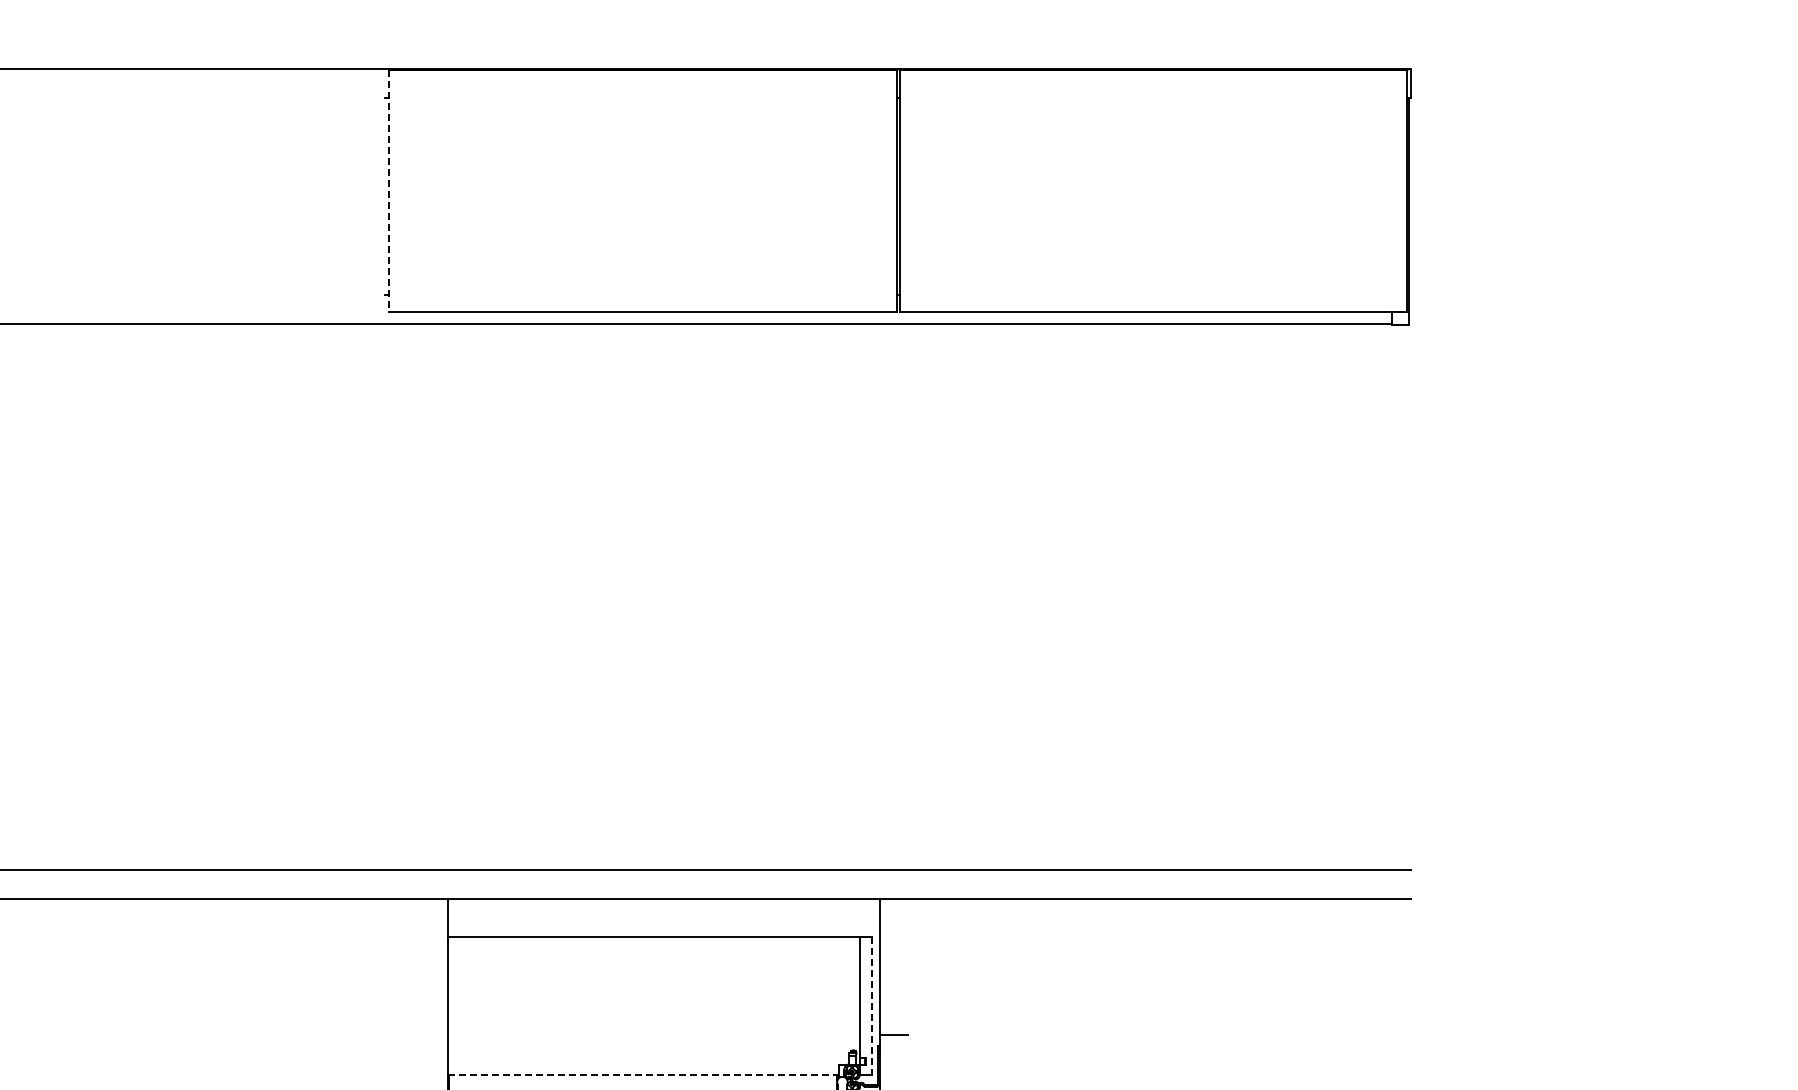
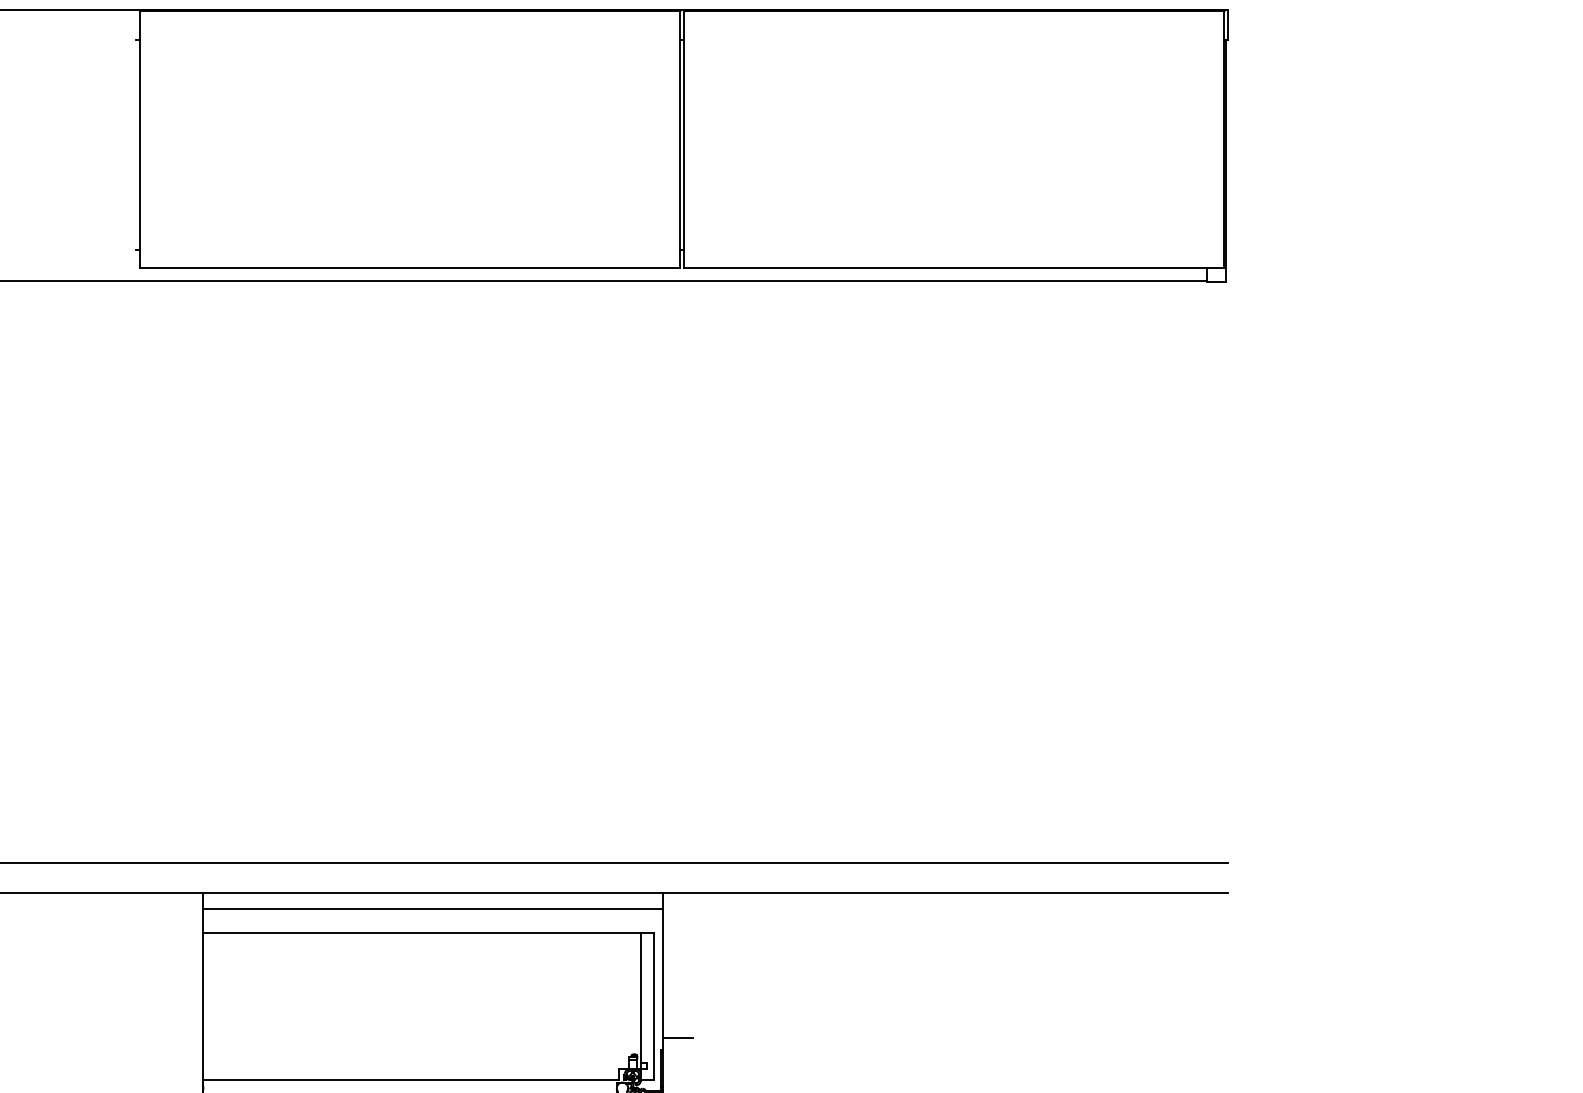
line: (389, 191) -> (140, 139), dashed -> solid
line: (664, 914) -> (432, 909), added
line: (872, 1006) -> (654, 1007), dashed -> solid
line: (643, 1074) -> (410, 1080), dashed -> solid

